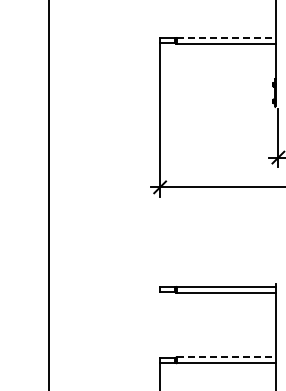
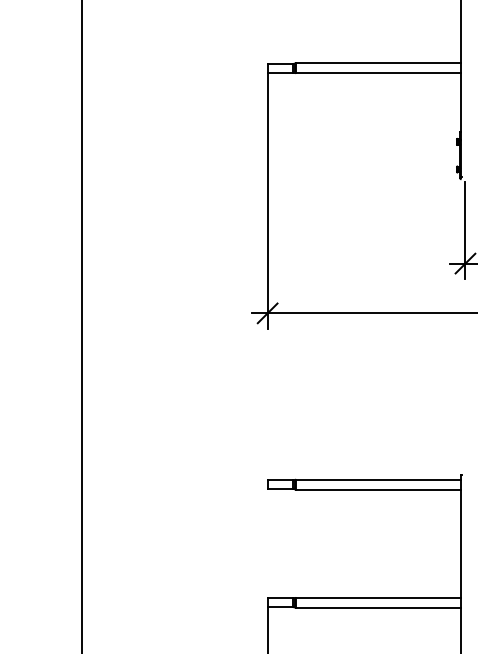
line: (226, 37) -> (378, 62), dashed -> solid
line: (226, 357) -> (378, 597), dashed -> solid

